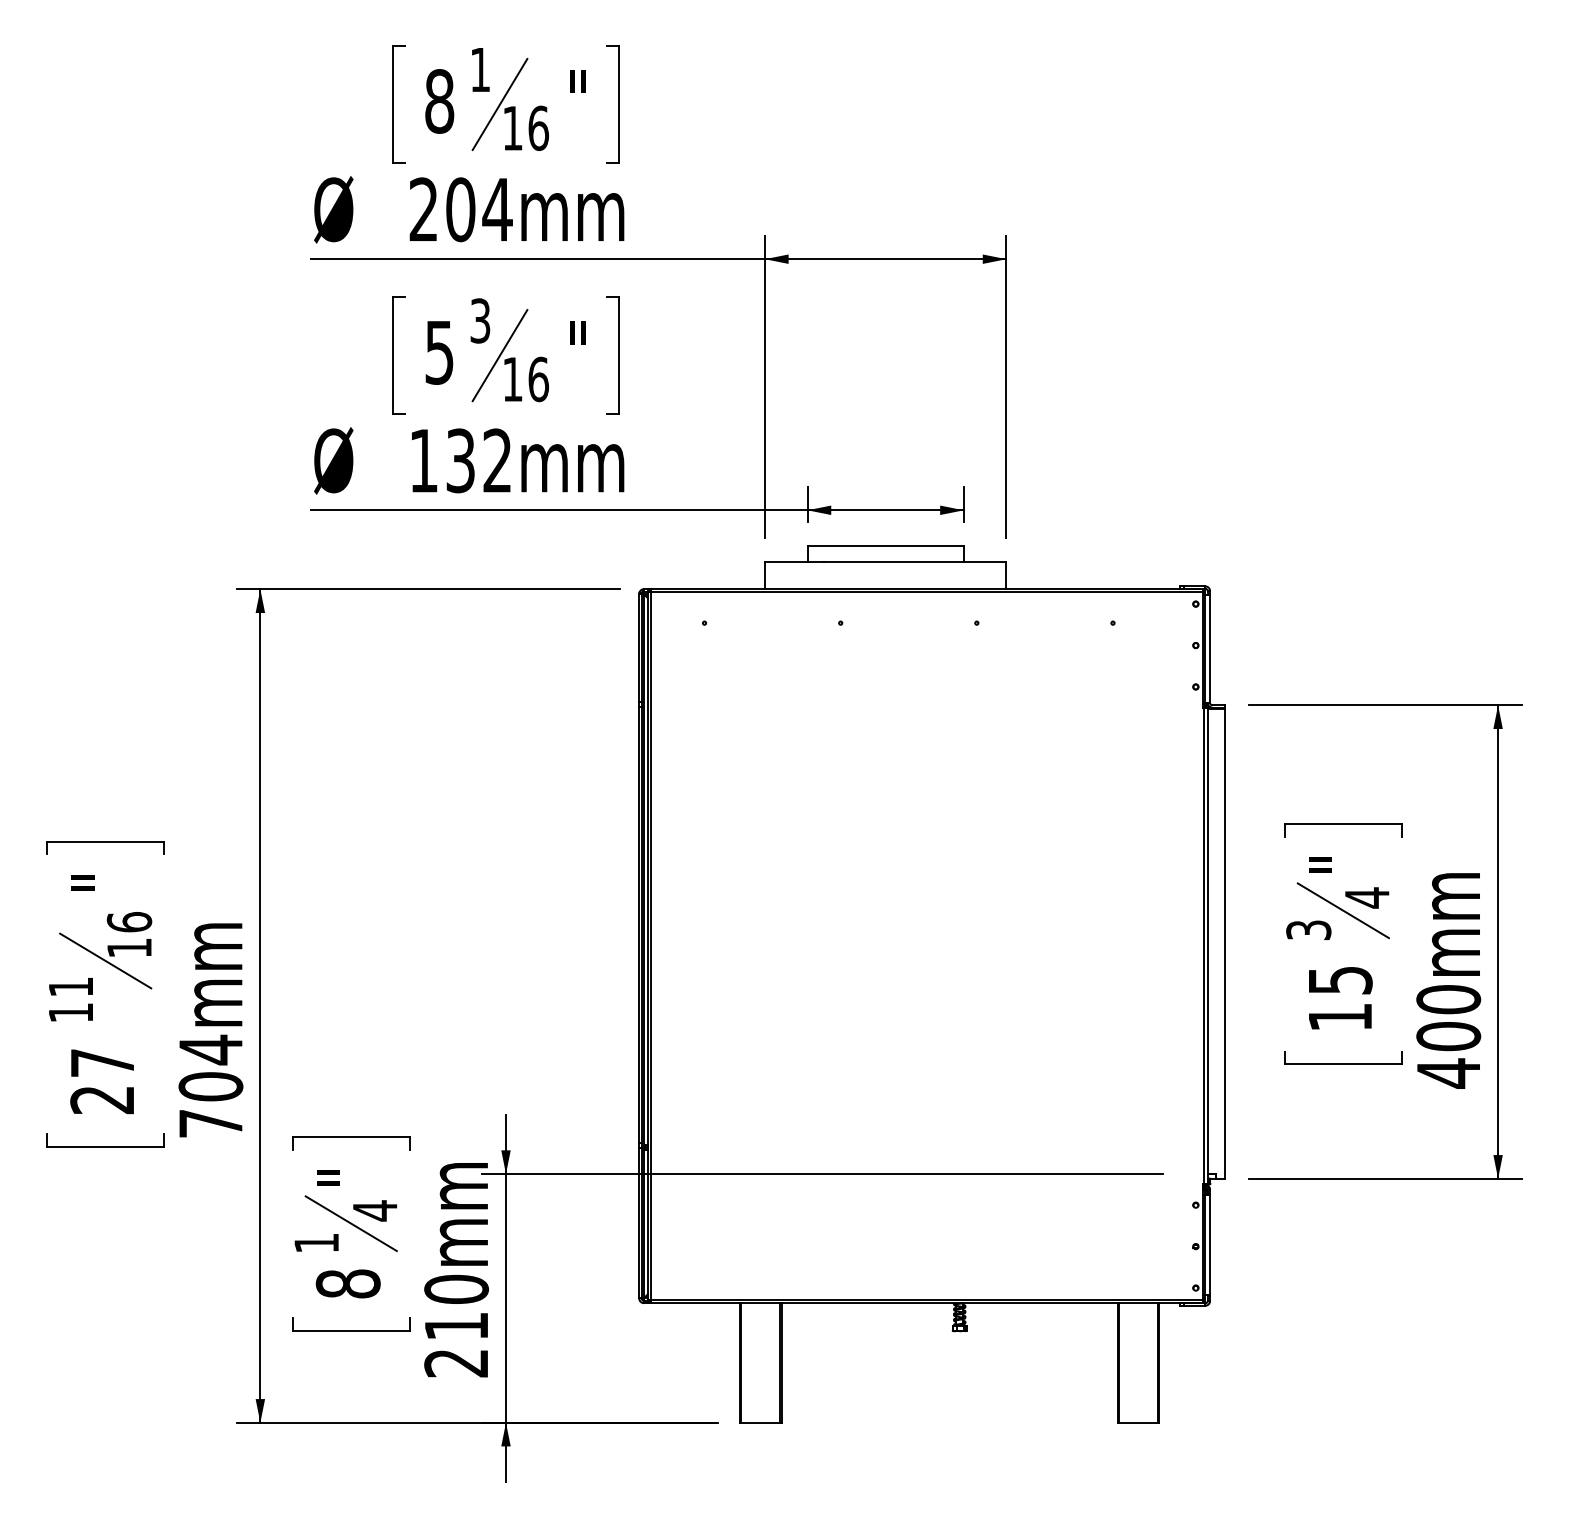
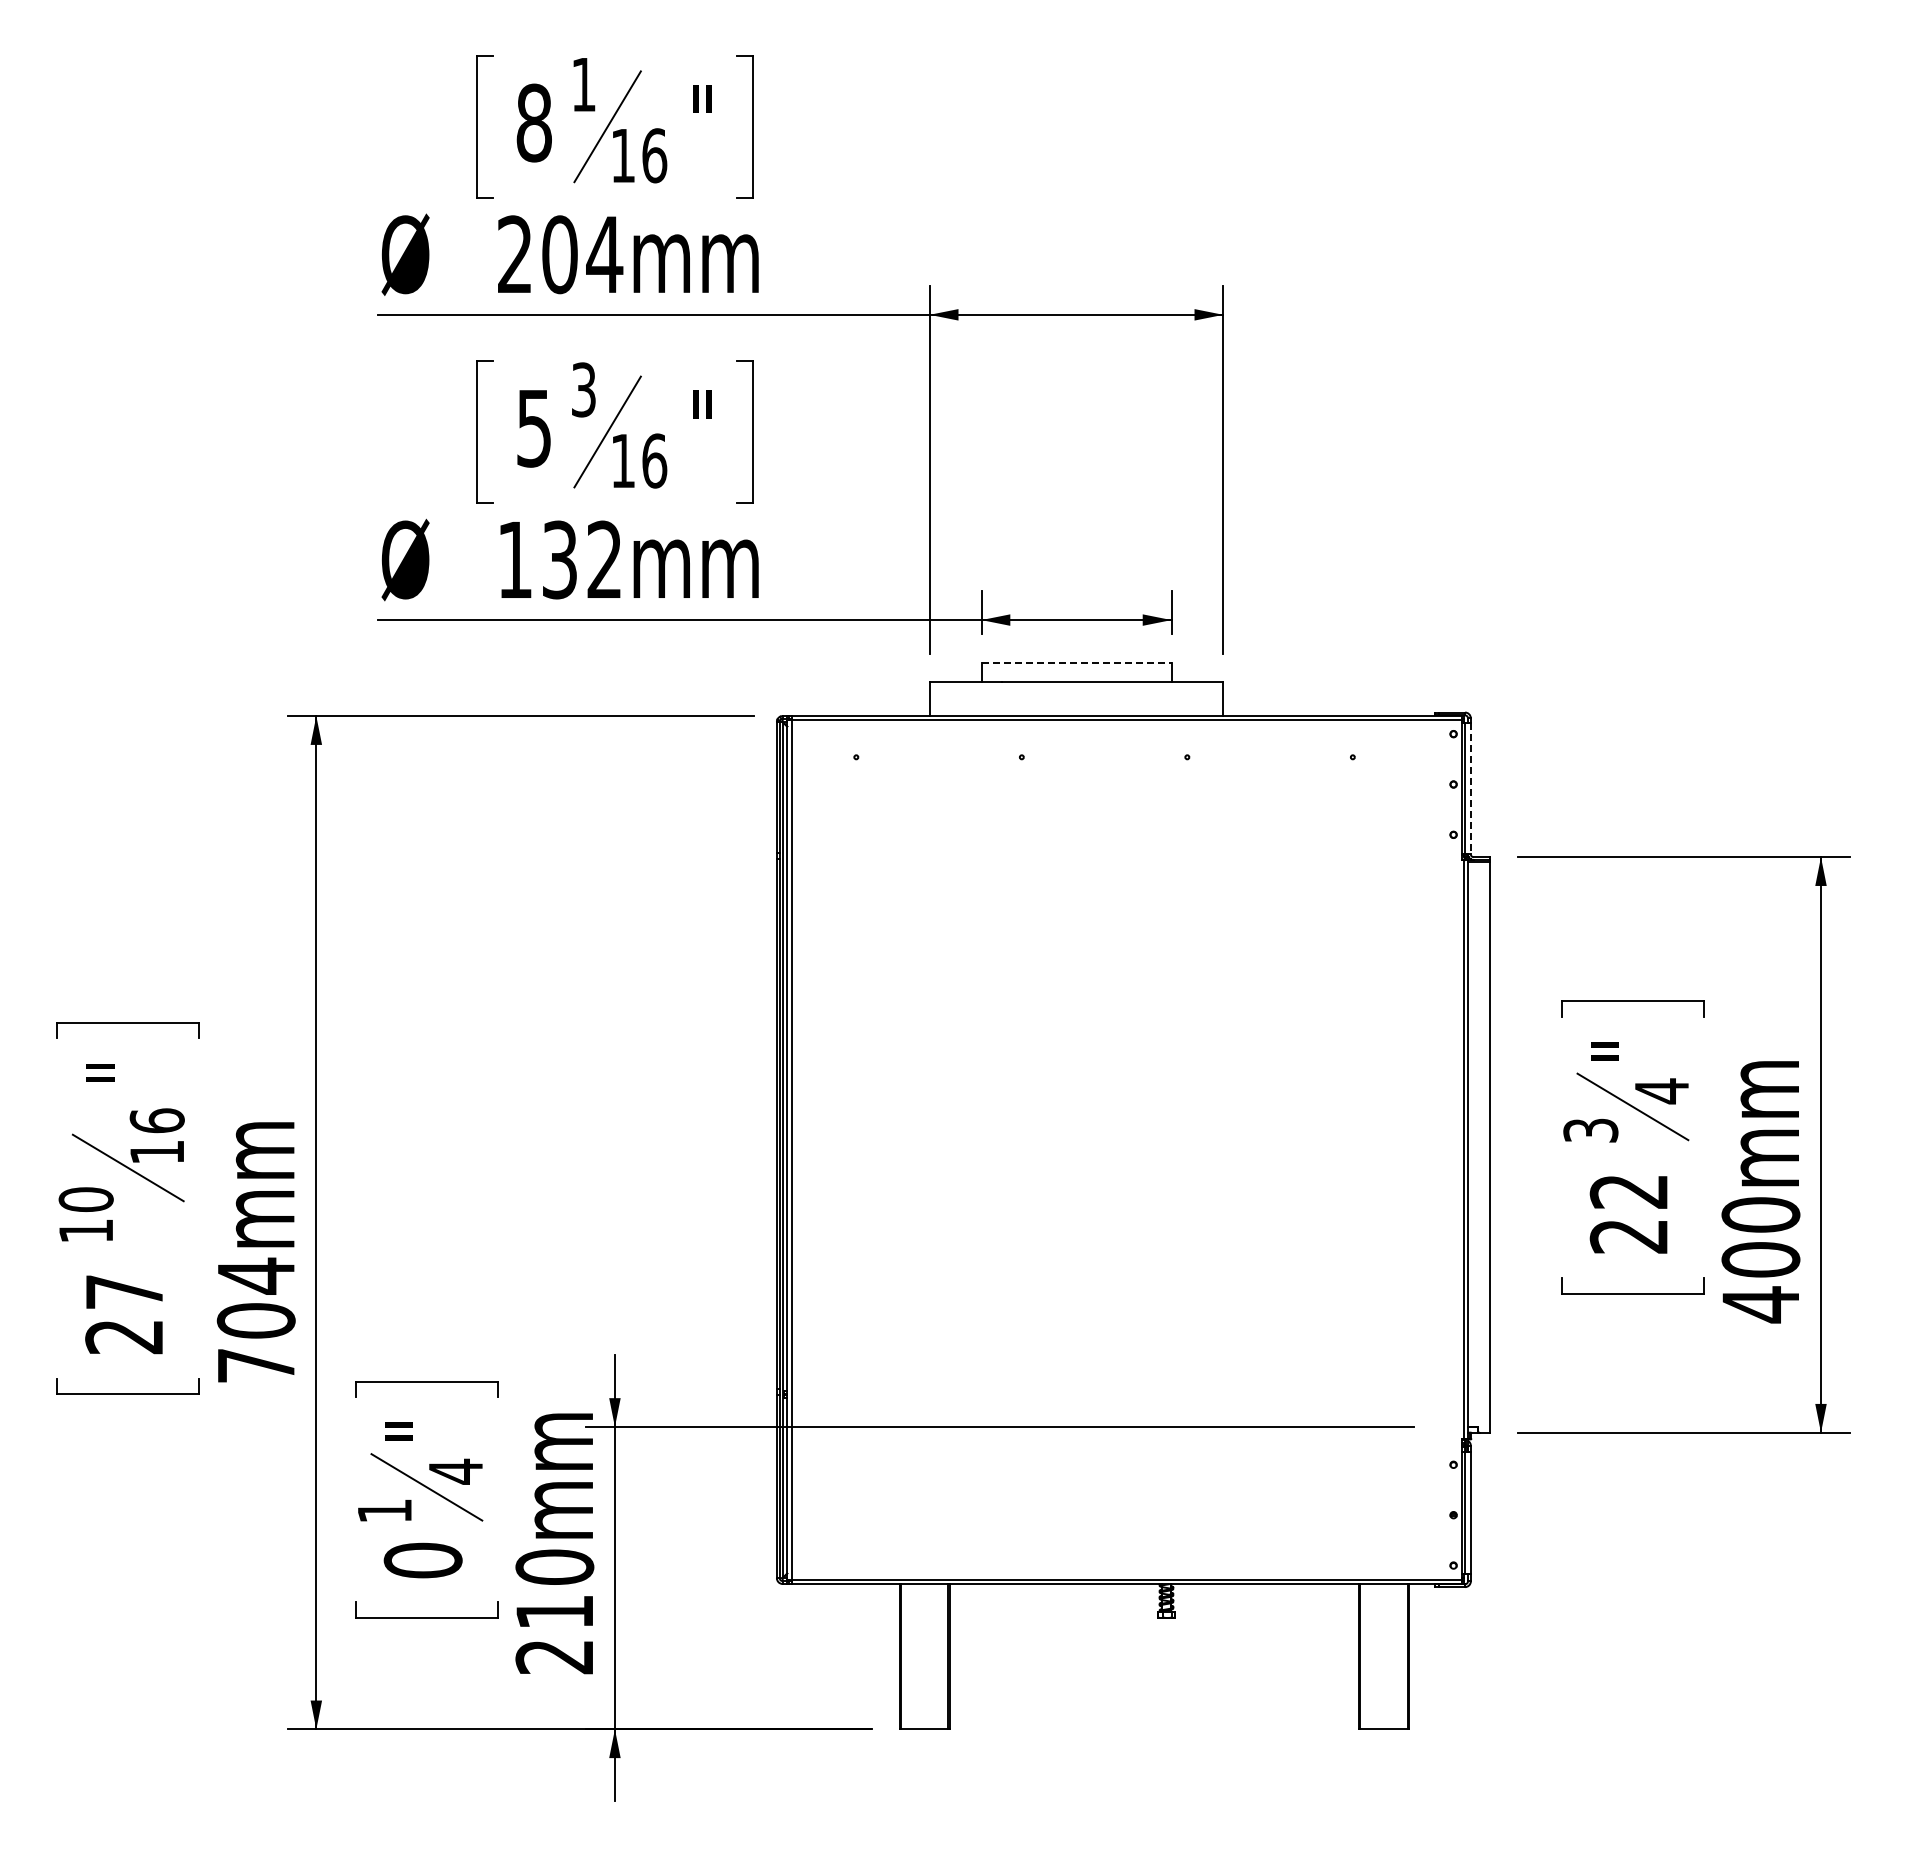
line: (885, 546) -> (1076, 663), solid -> dashed
line: (1209, 648) -> (1470, 788), solid -> dashed
text: (70, 986) -> (85, 1199), 11 -> 10
text: (1339, 999) -> (1628, 1214), 15 -> 22
text: (348, 1283) -> (423, 1560), 8 -> 0

